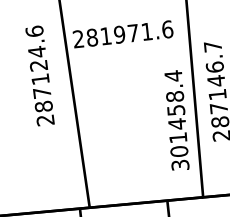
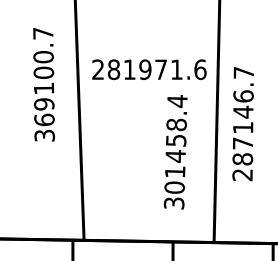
text: (123, 34) -> (149, 69), moved
text: (40, 75) -> (44, 84), 287124.6 -> 369100.7
text: (176, 120) -> (175, 152), moved

